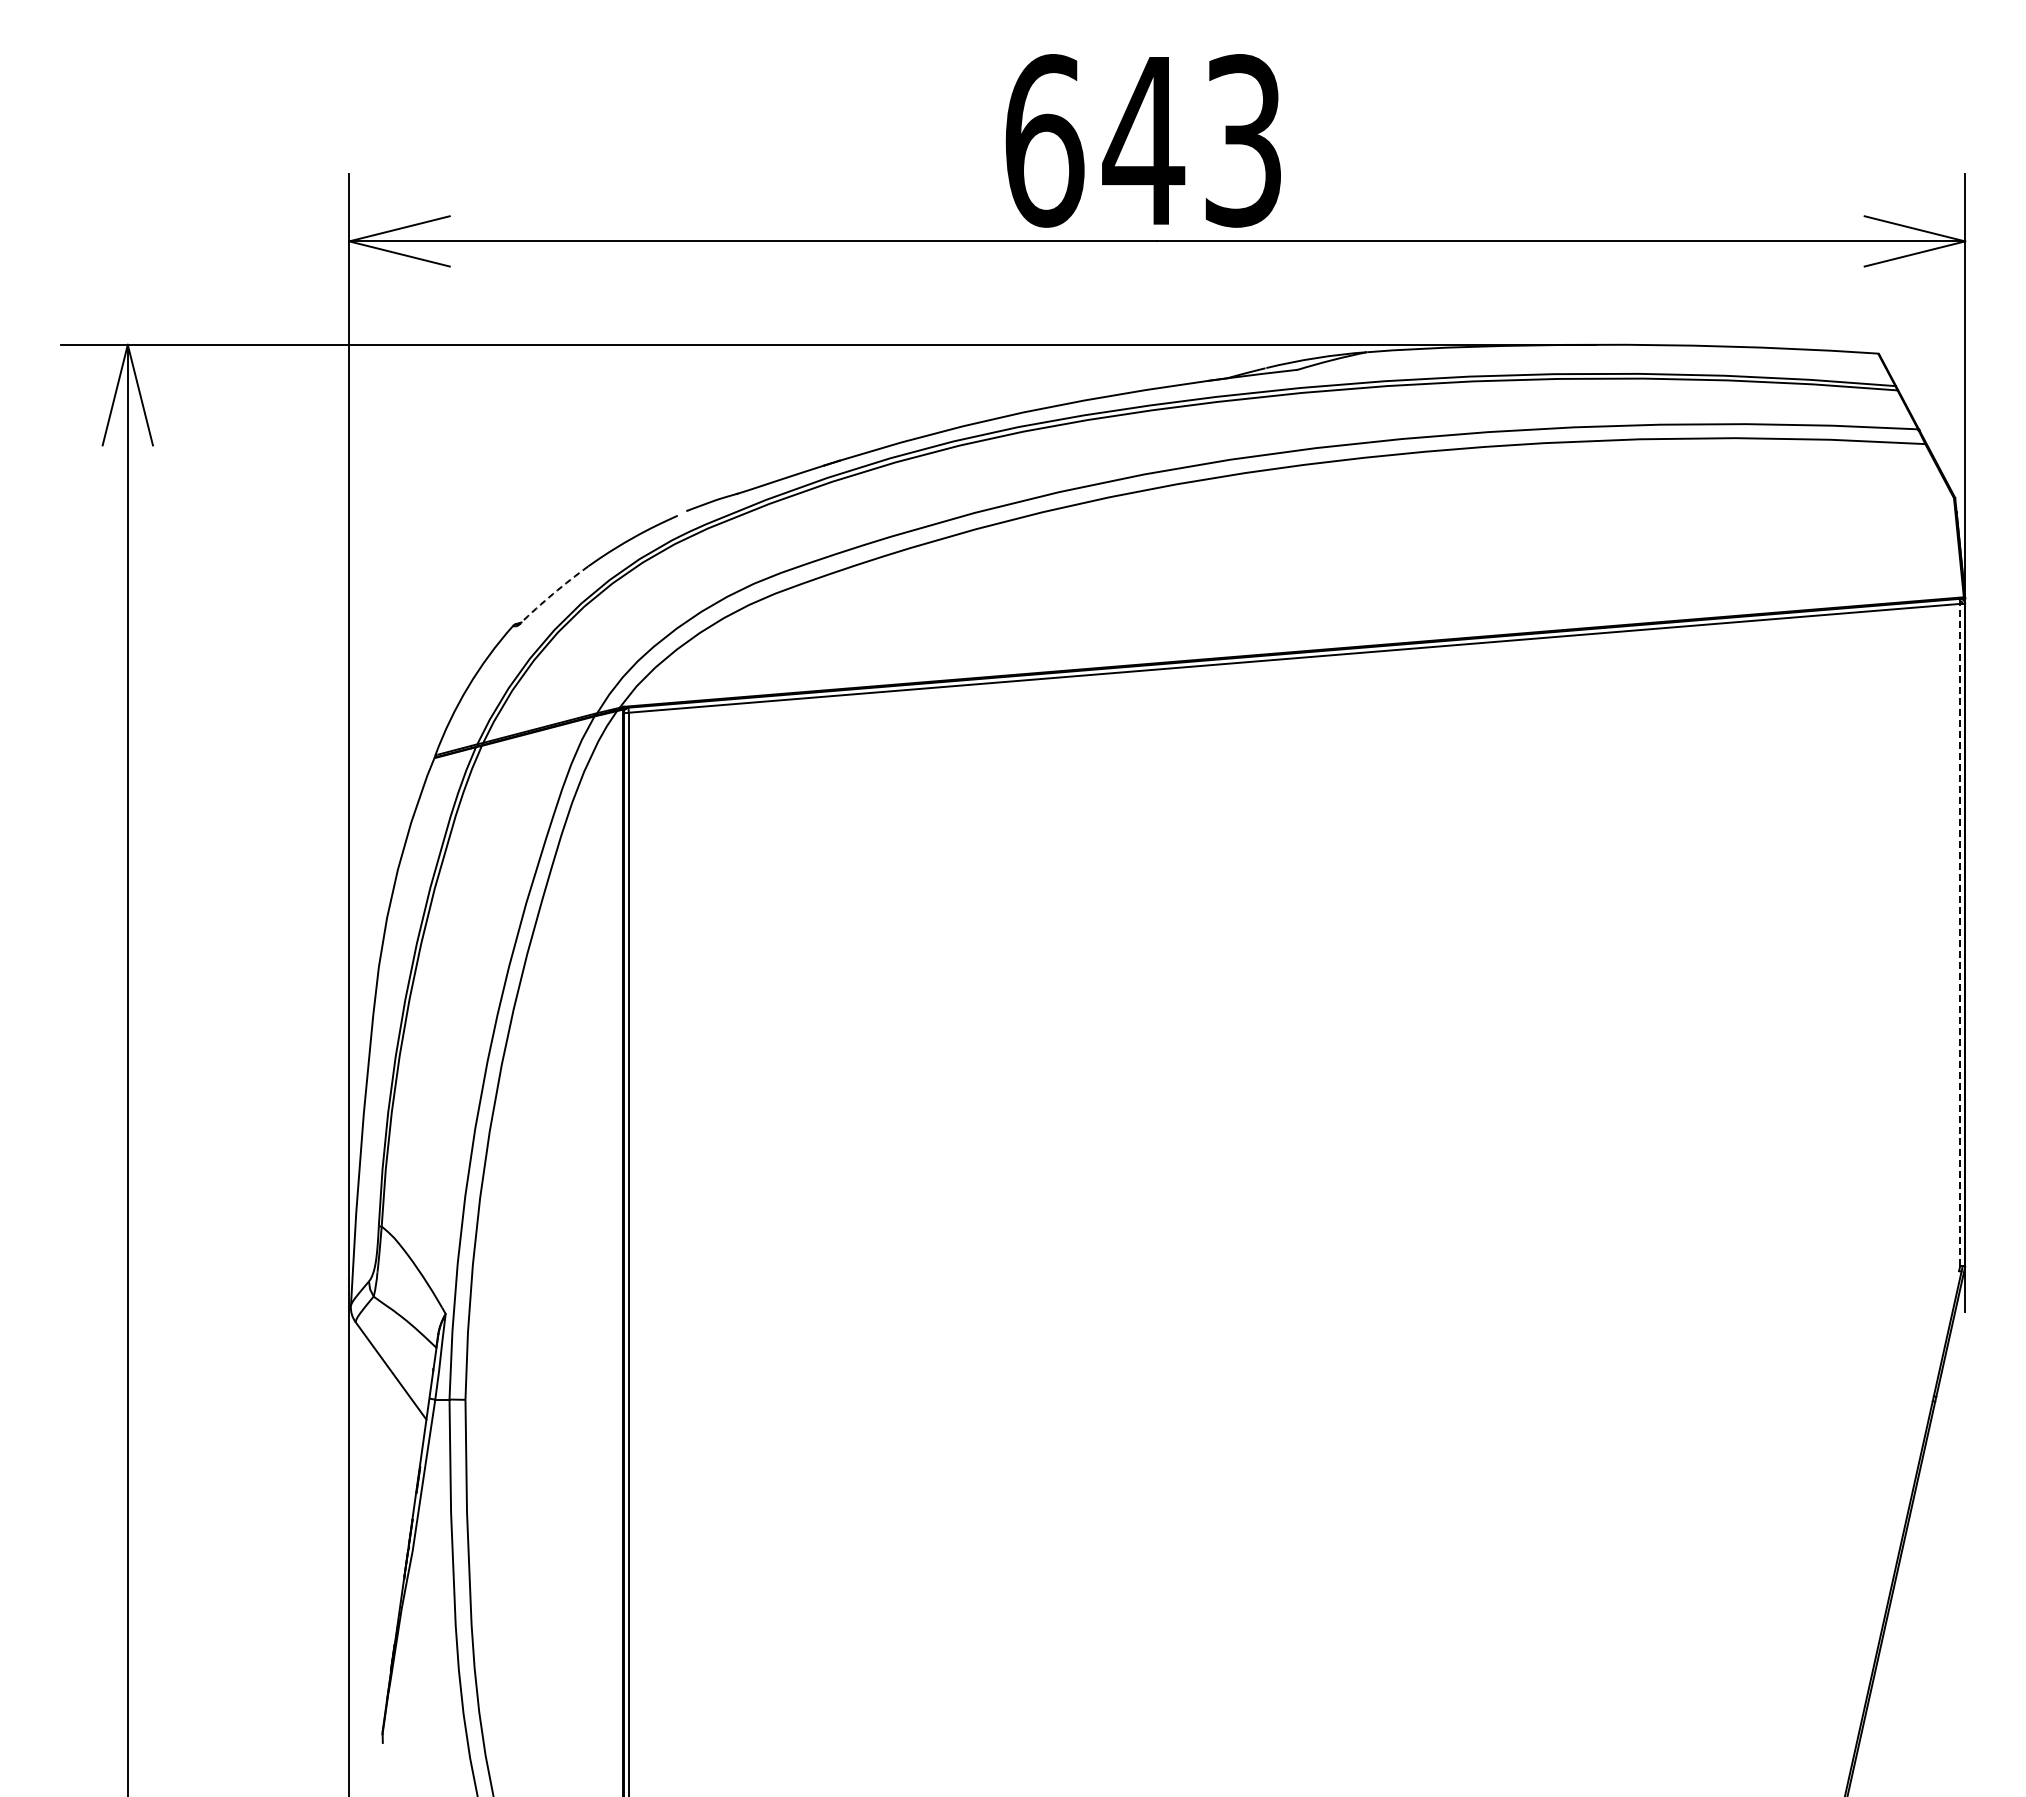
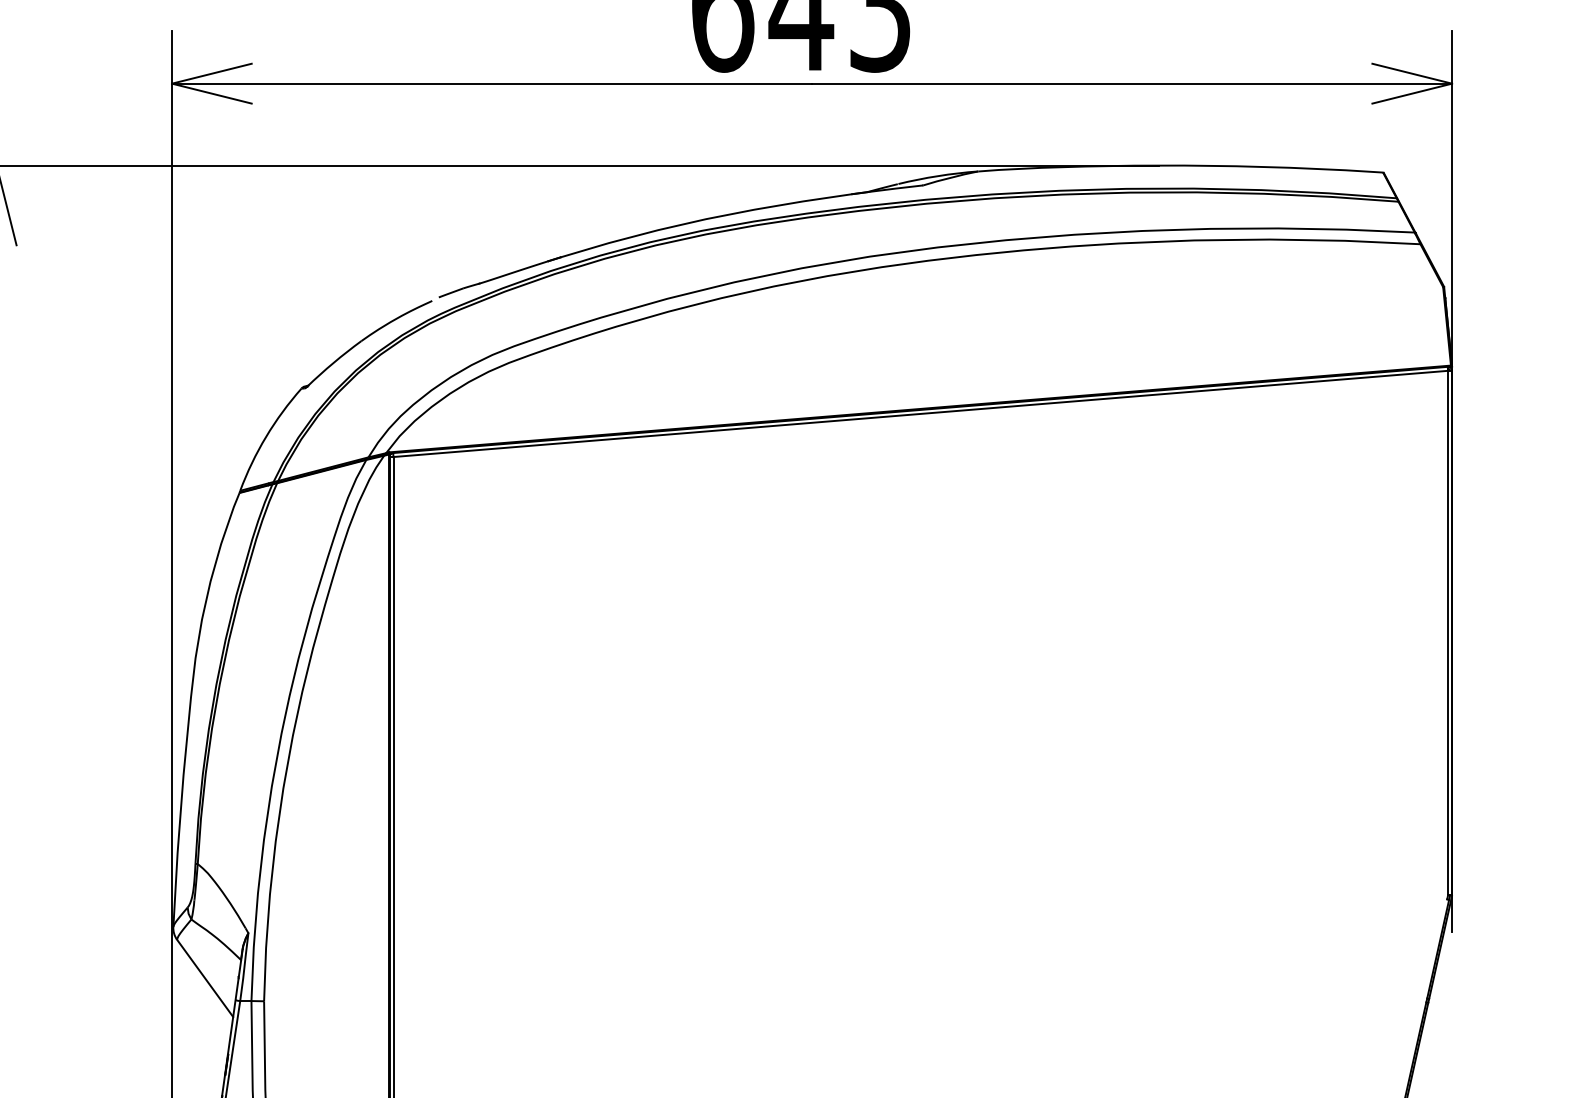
arc: (553, 593) -> (333, 362), dashed -> solid
line: (1960, 934) -> (1448, 632), dashed -> solid

